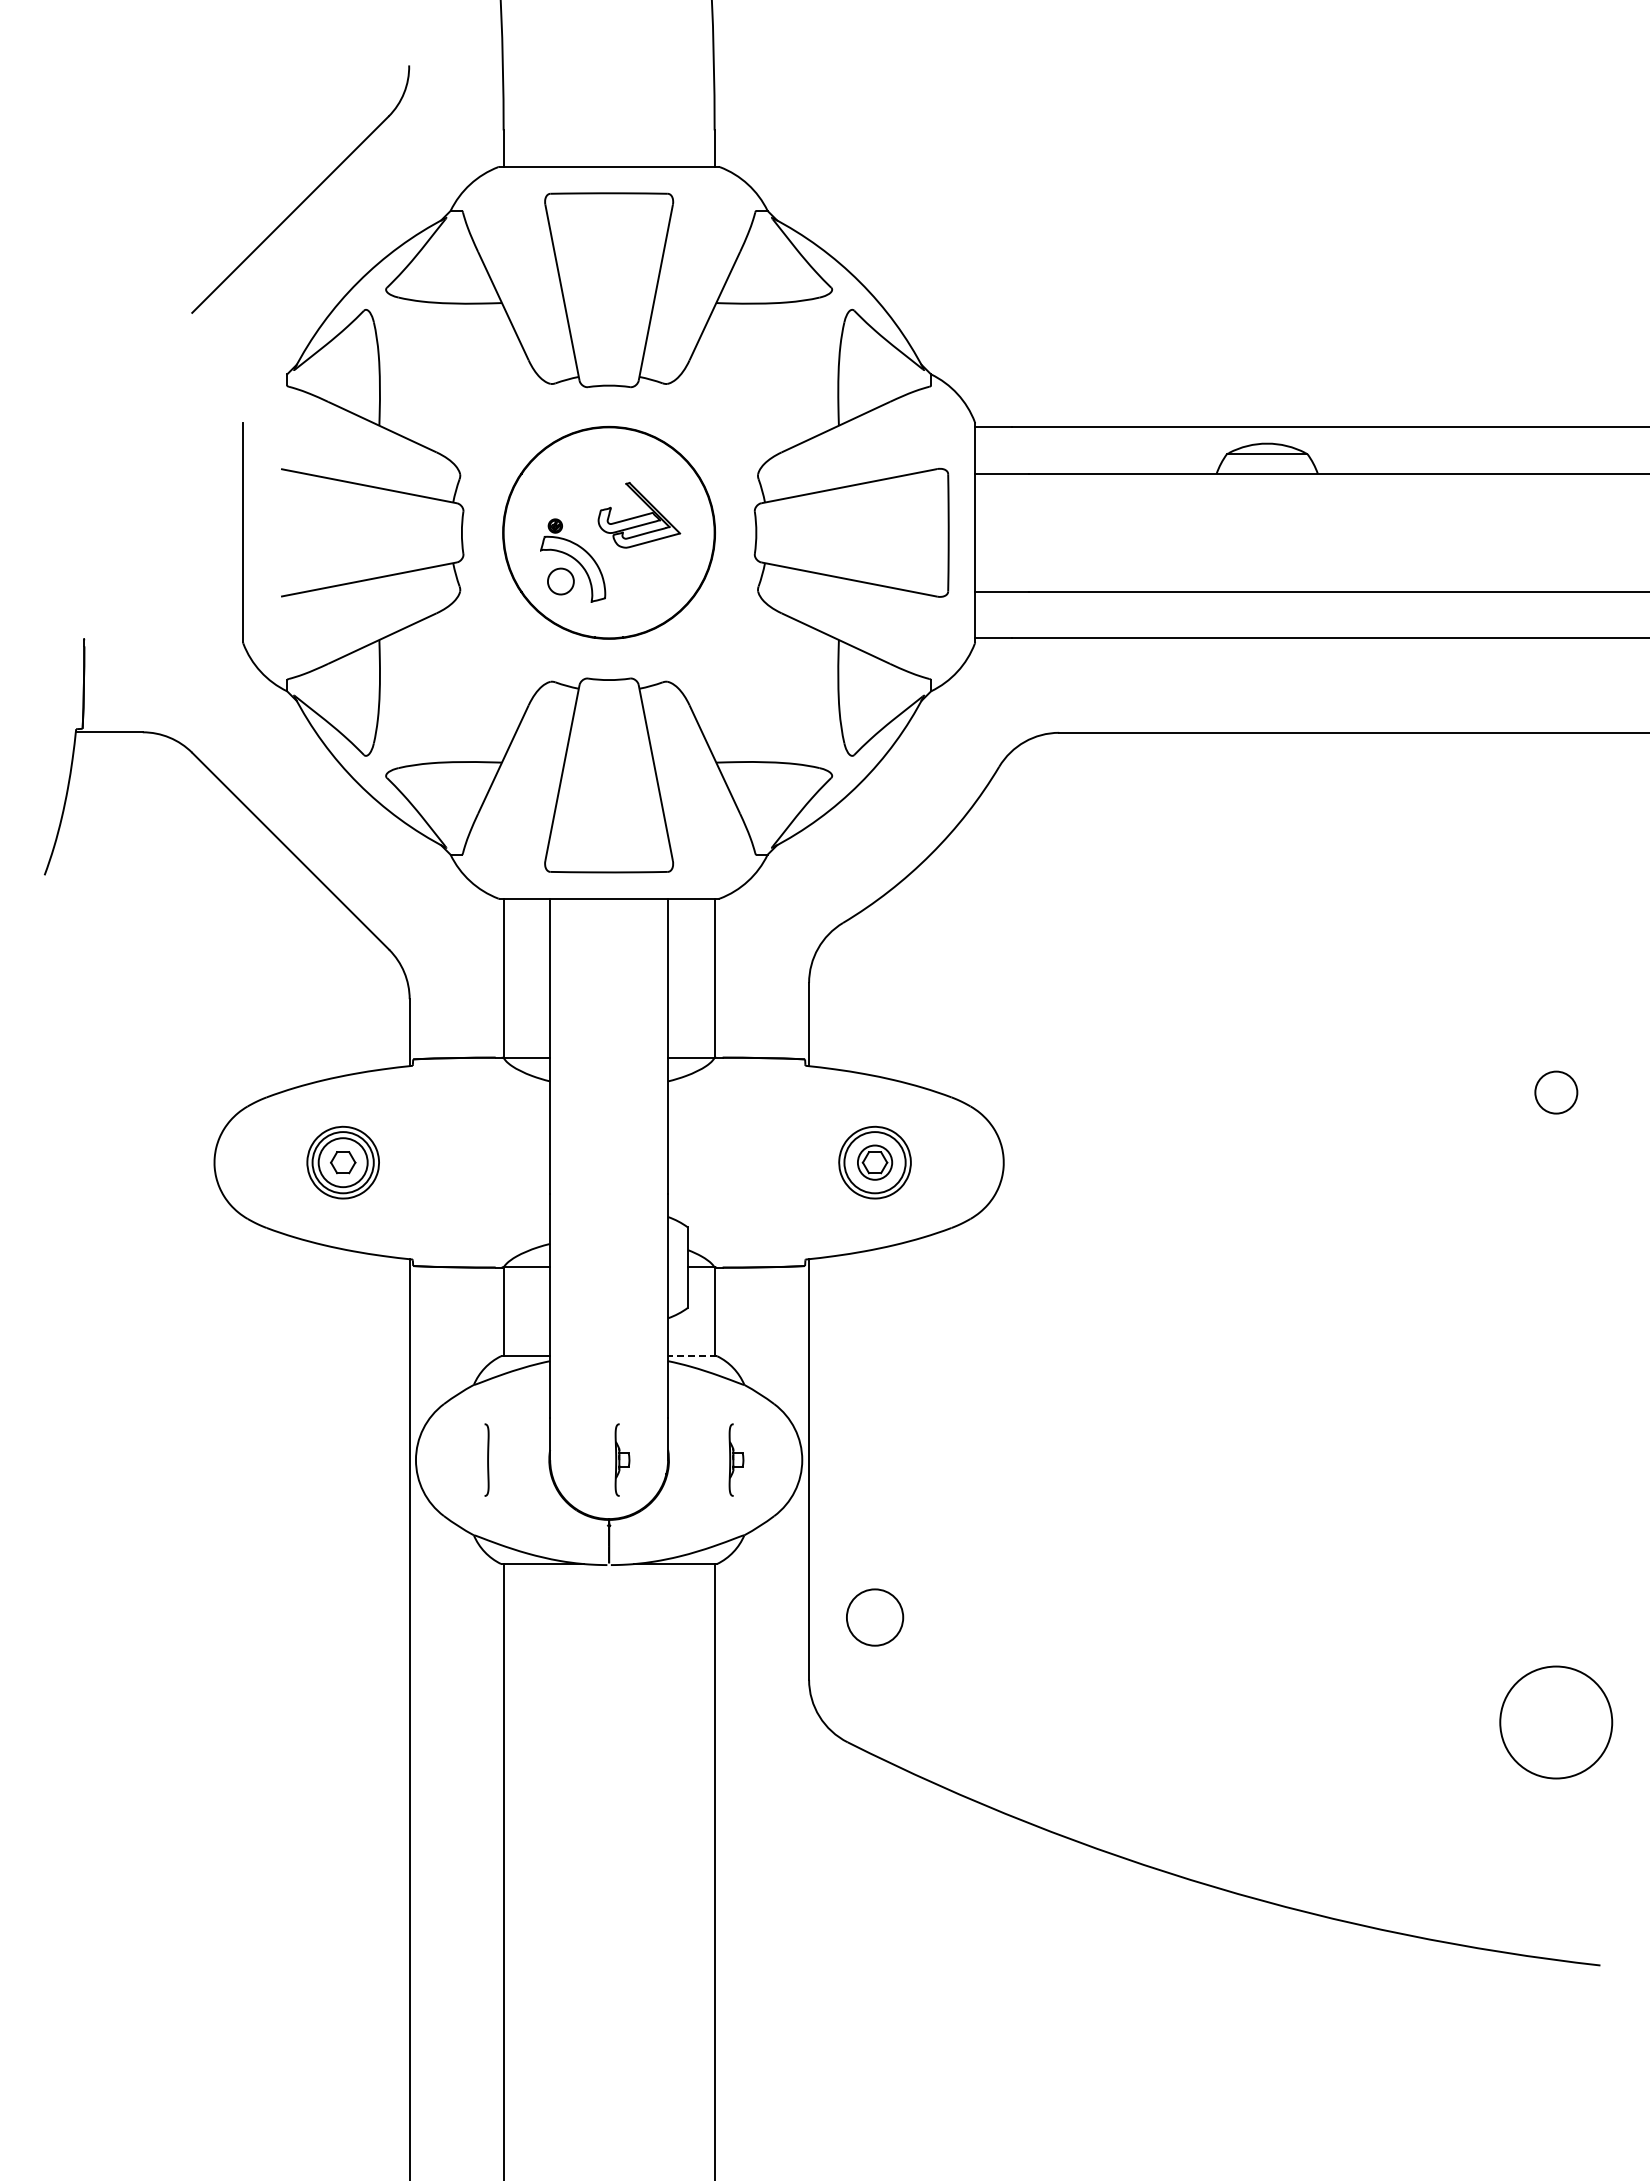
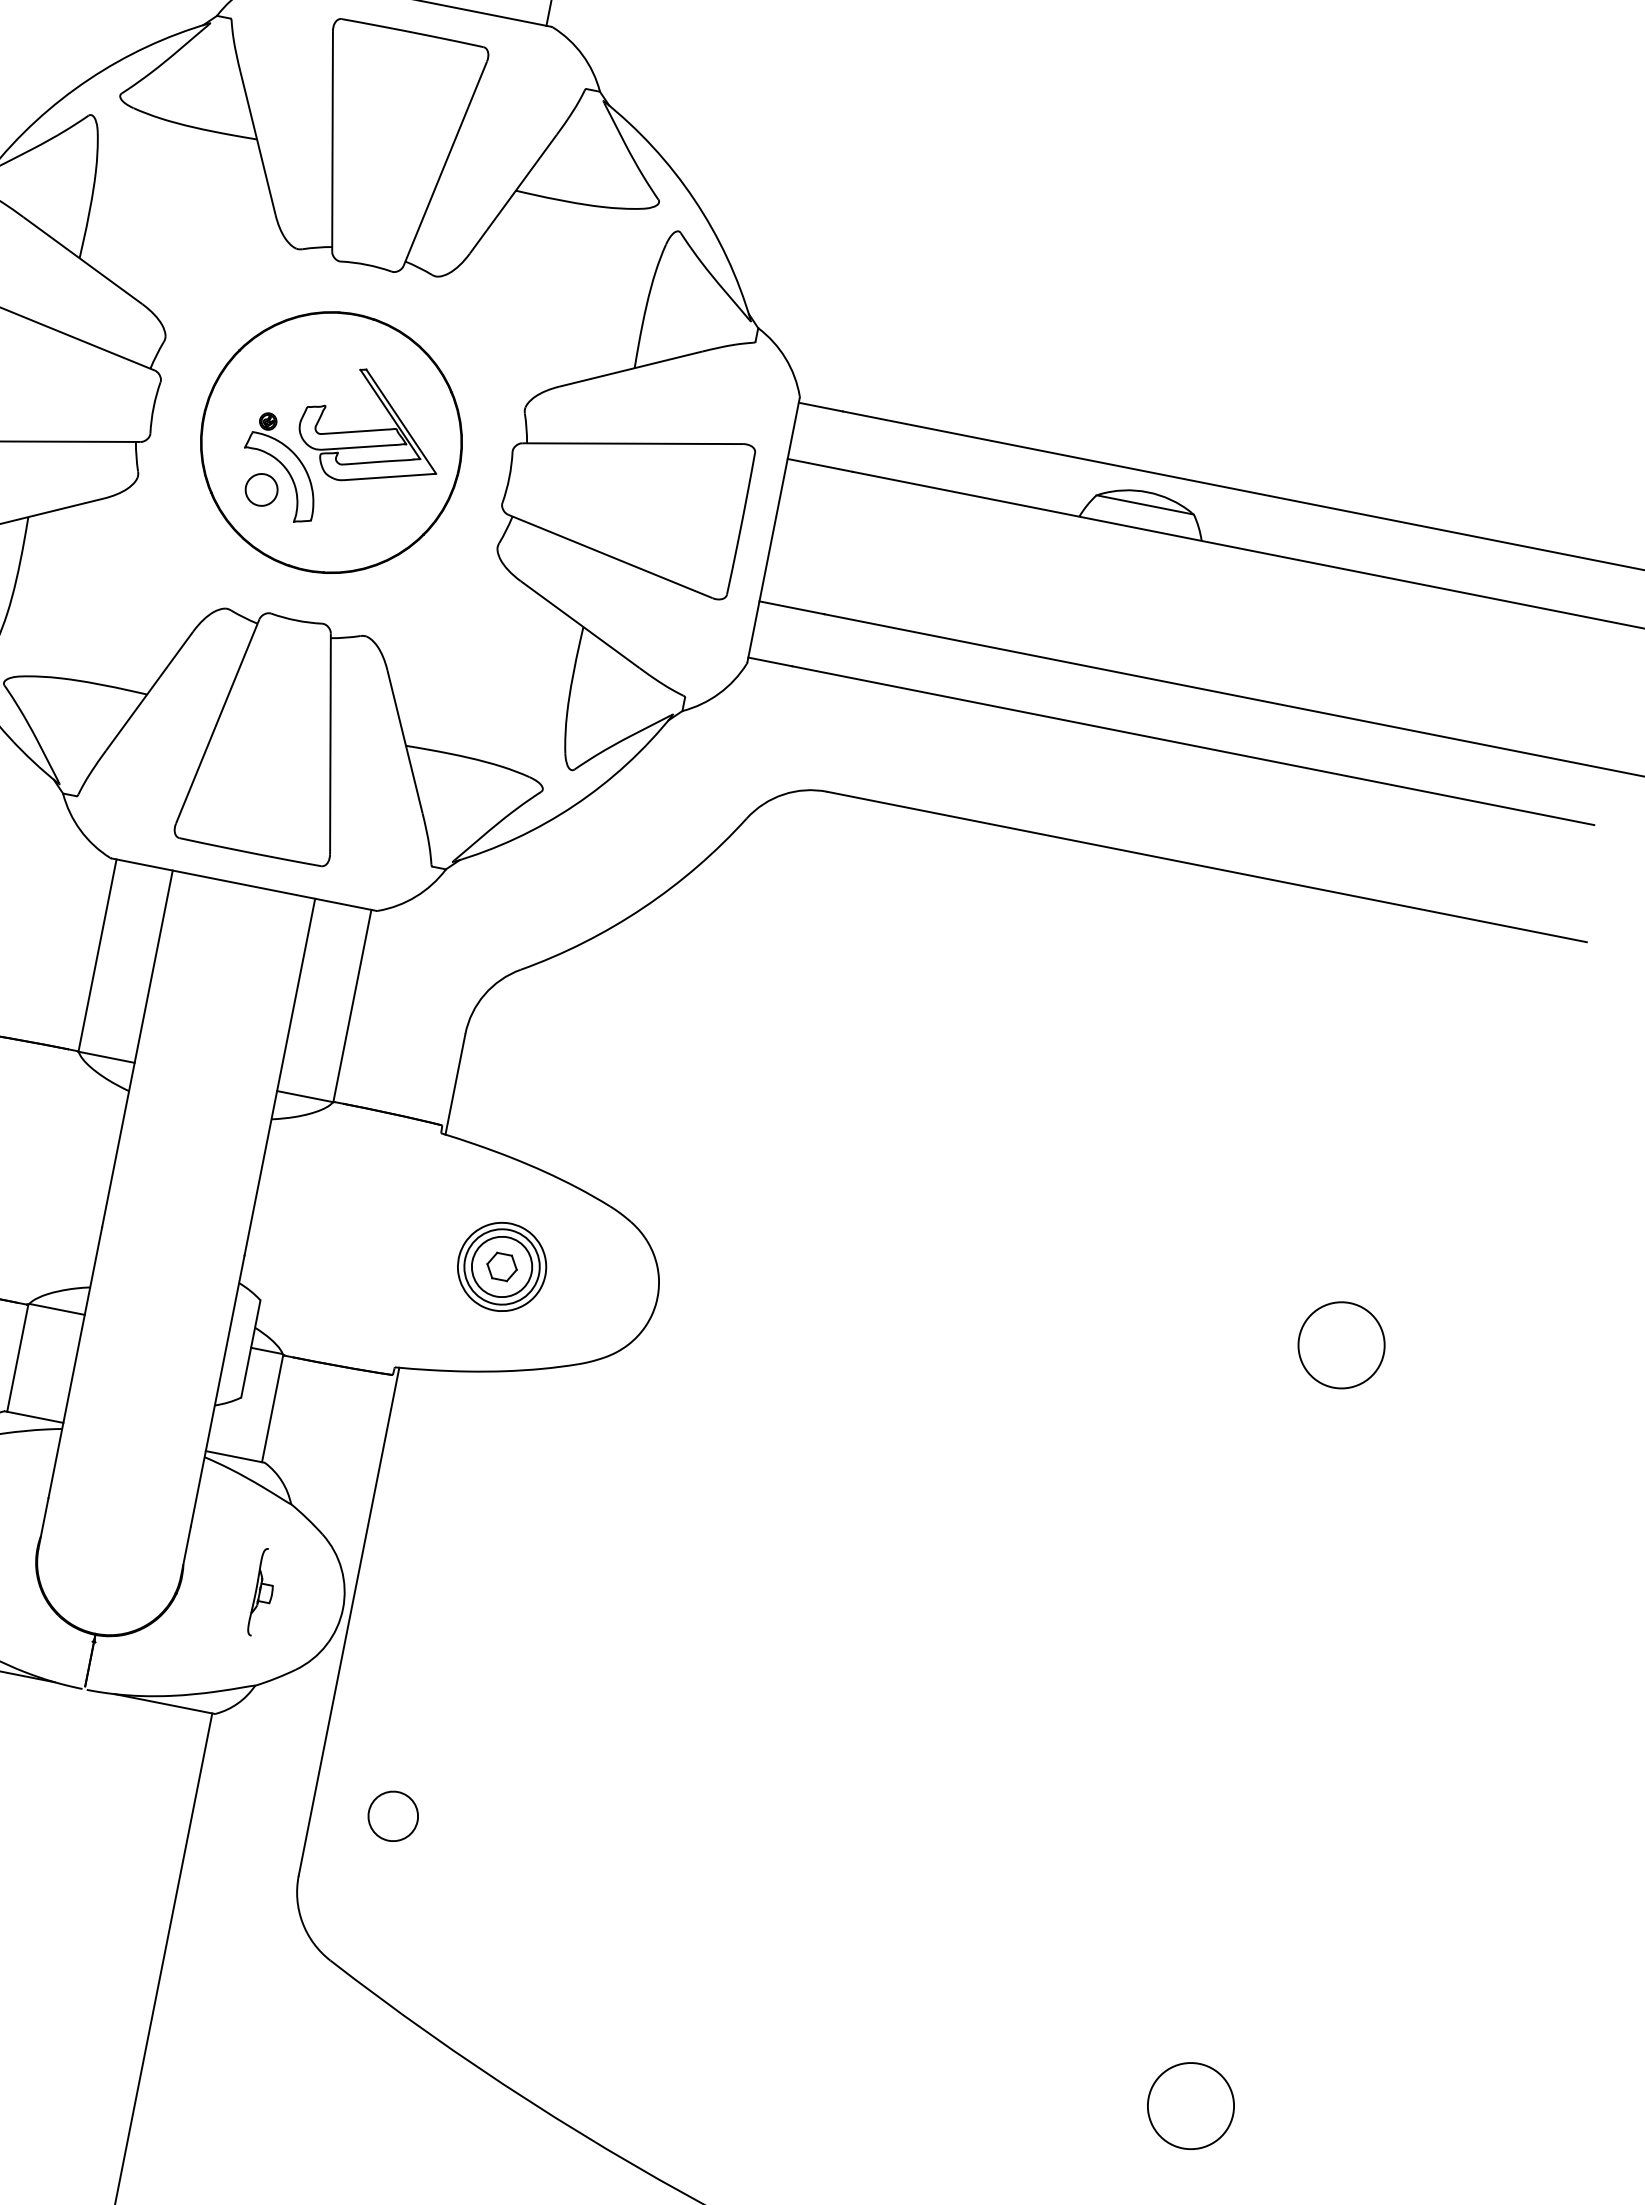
part: (639, 515) -> (372, 428), size x1.43
circle: (1556, 1092) -> (1341, 1345), size x1.67
circle: (874, 1162) -> (501, 1266), size x1.43
line: (691, 1356) -> (234, 1457), dashed -> solid
part: (622, 1459) -> (126, 1565), removed
circle: (874, 1617) -> (392, 1816), size x0.71
circle: (1556, 1722) -> (1191, 2106), size x0.62

